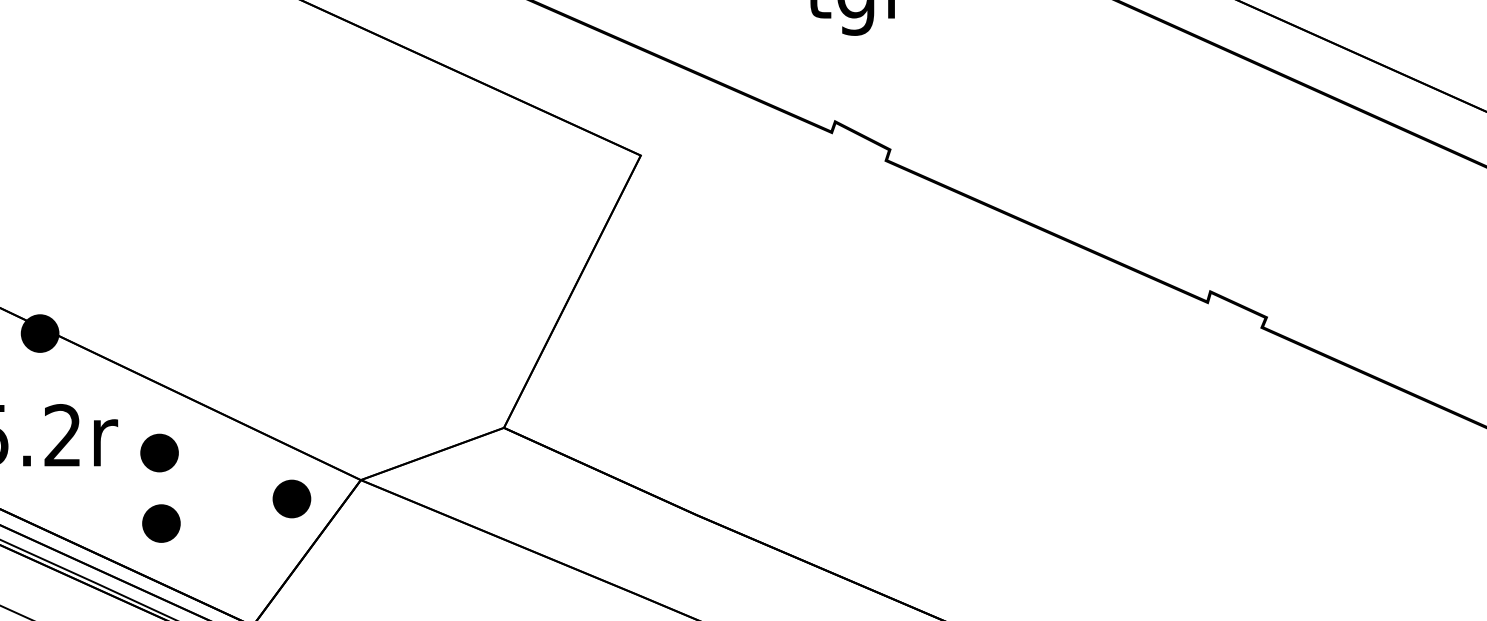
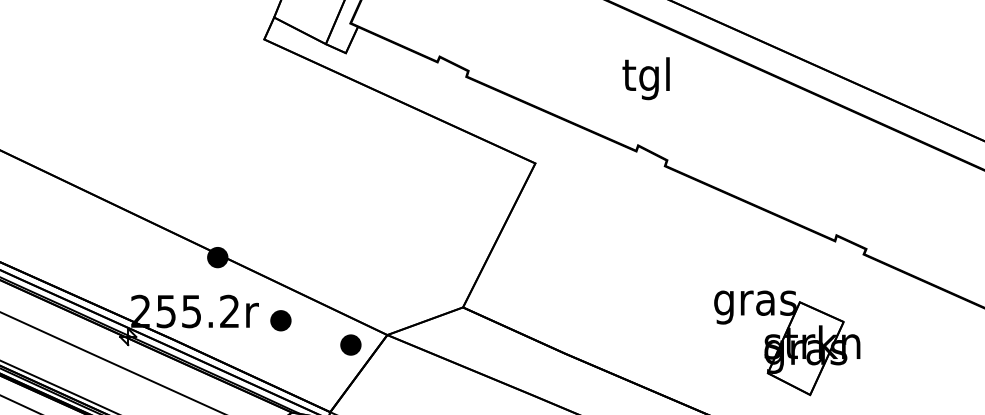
part: (1117, 496) -> (787, 343), added
part: (160, 522) -> (281, 357), removed

